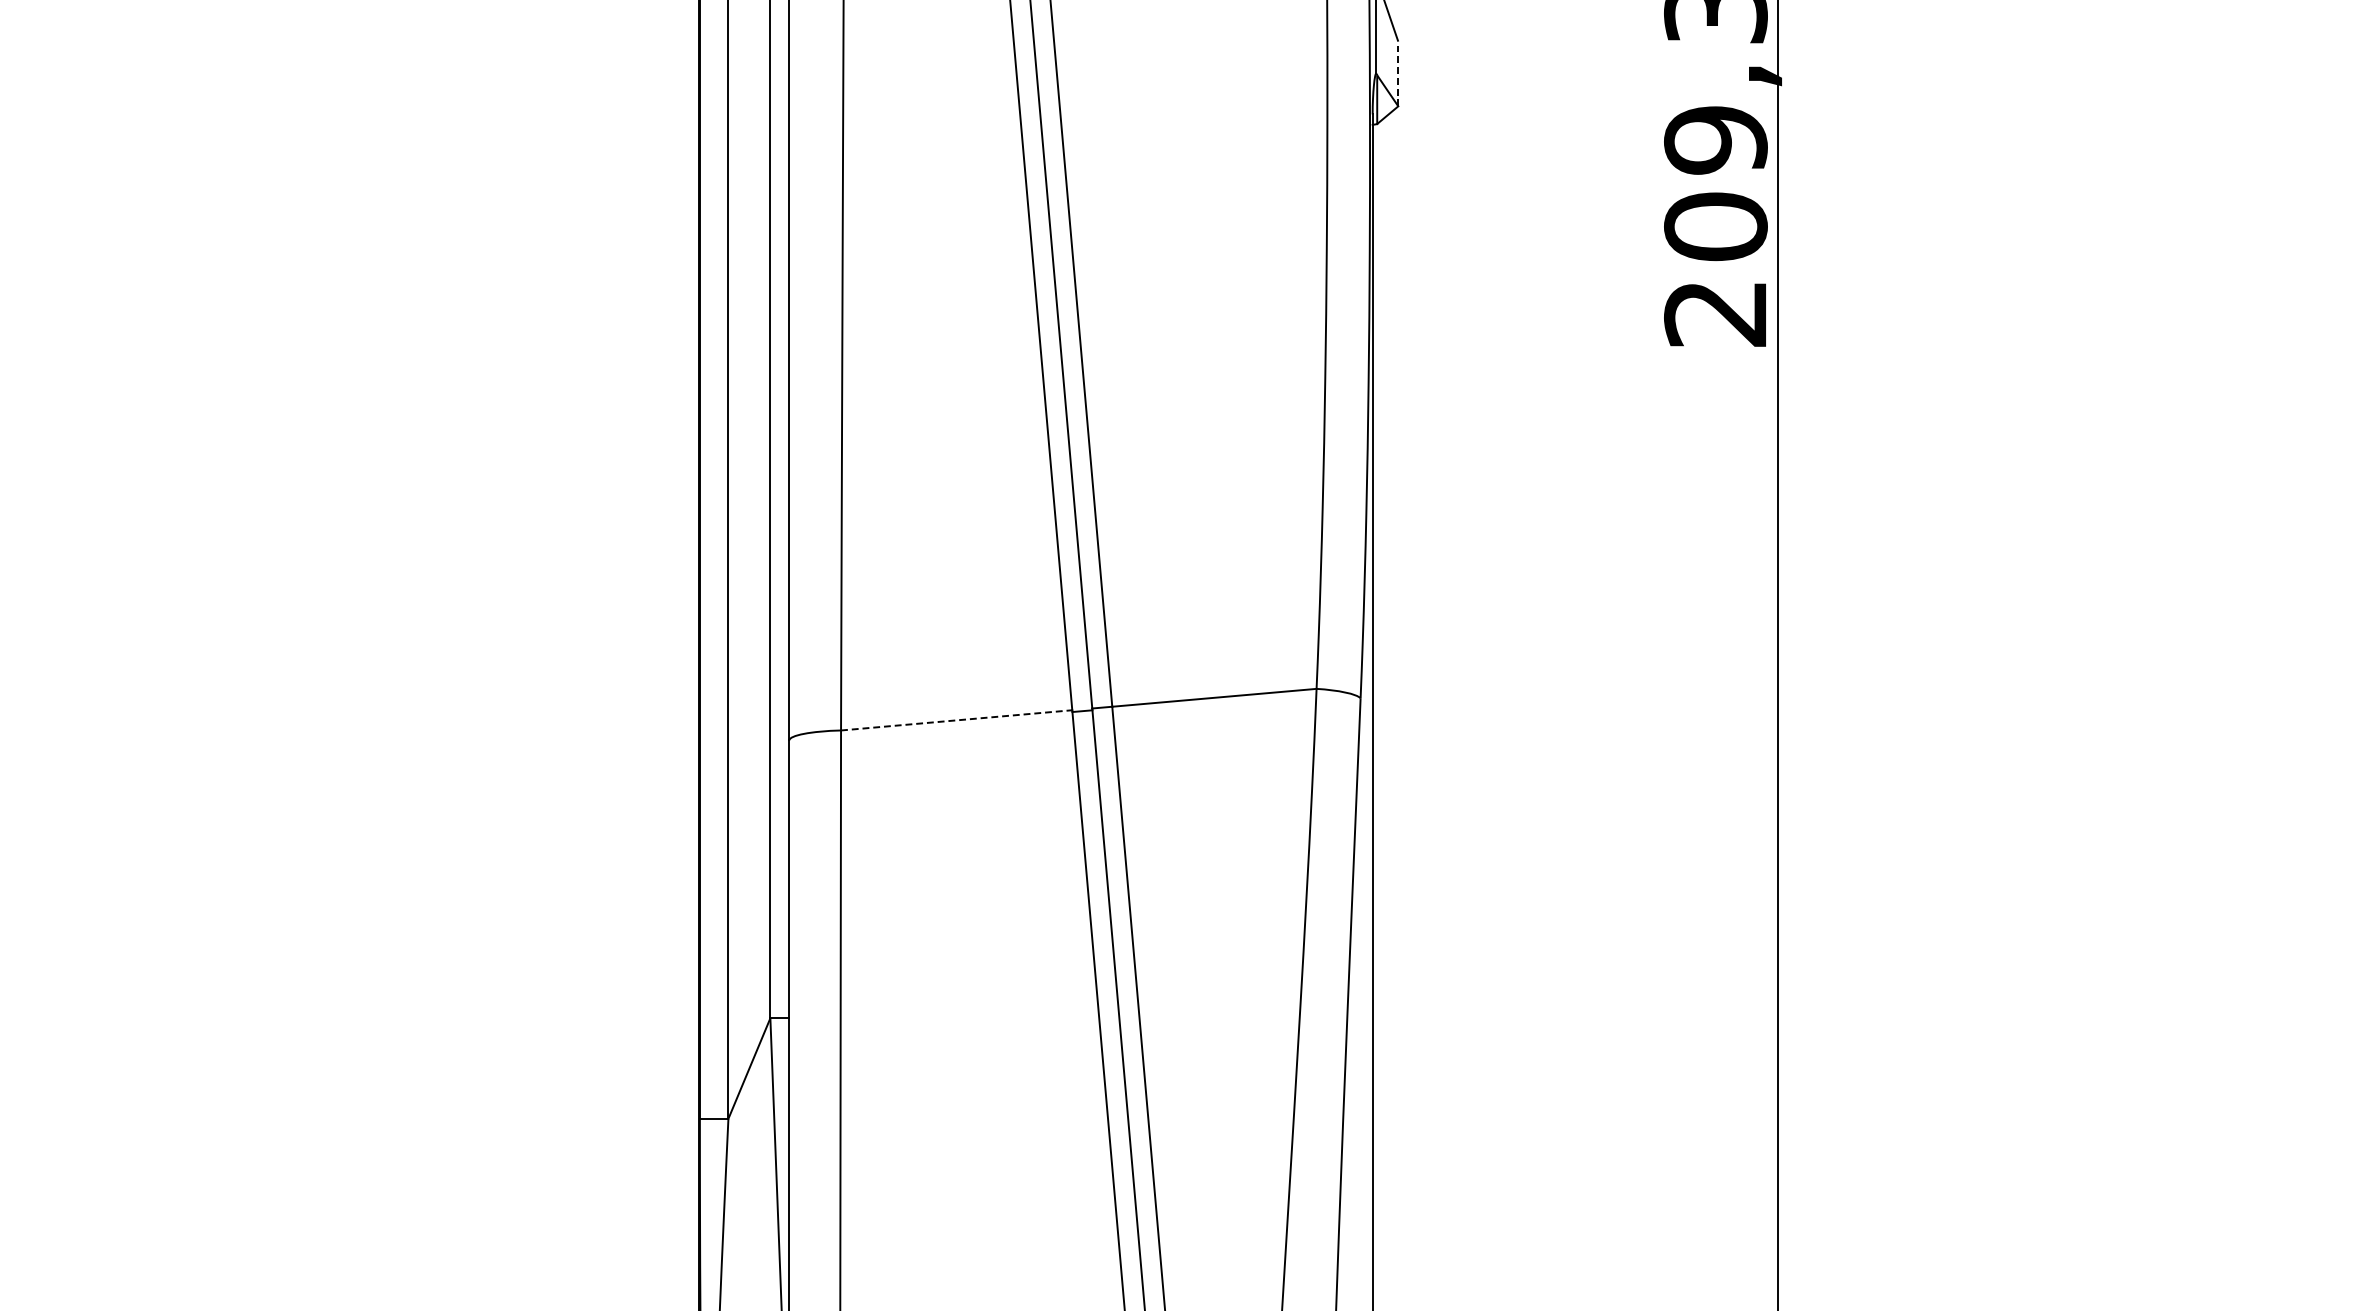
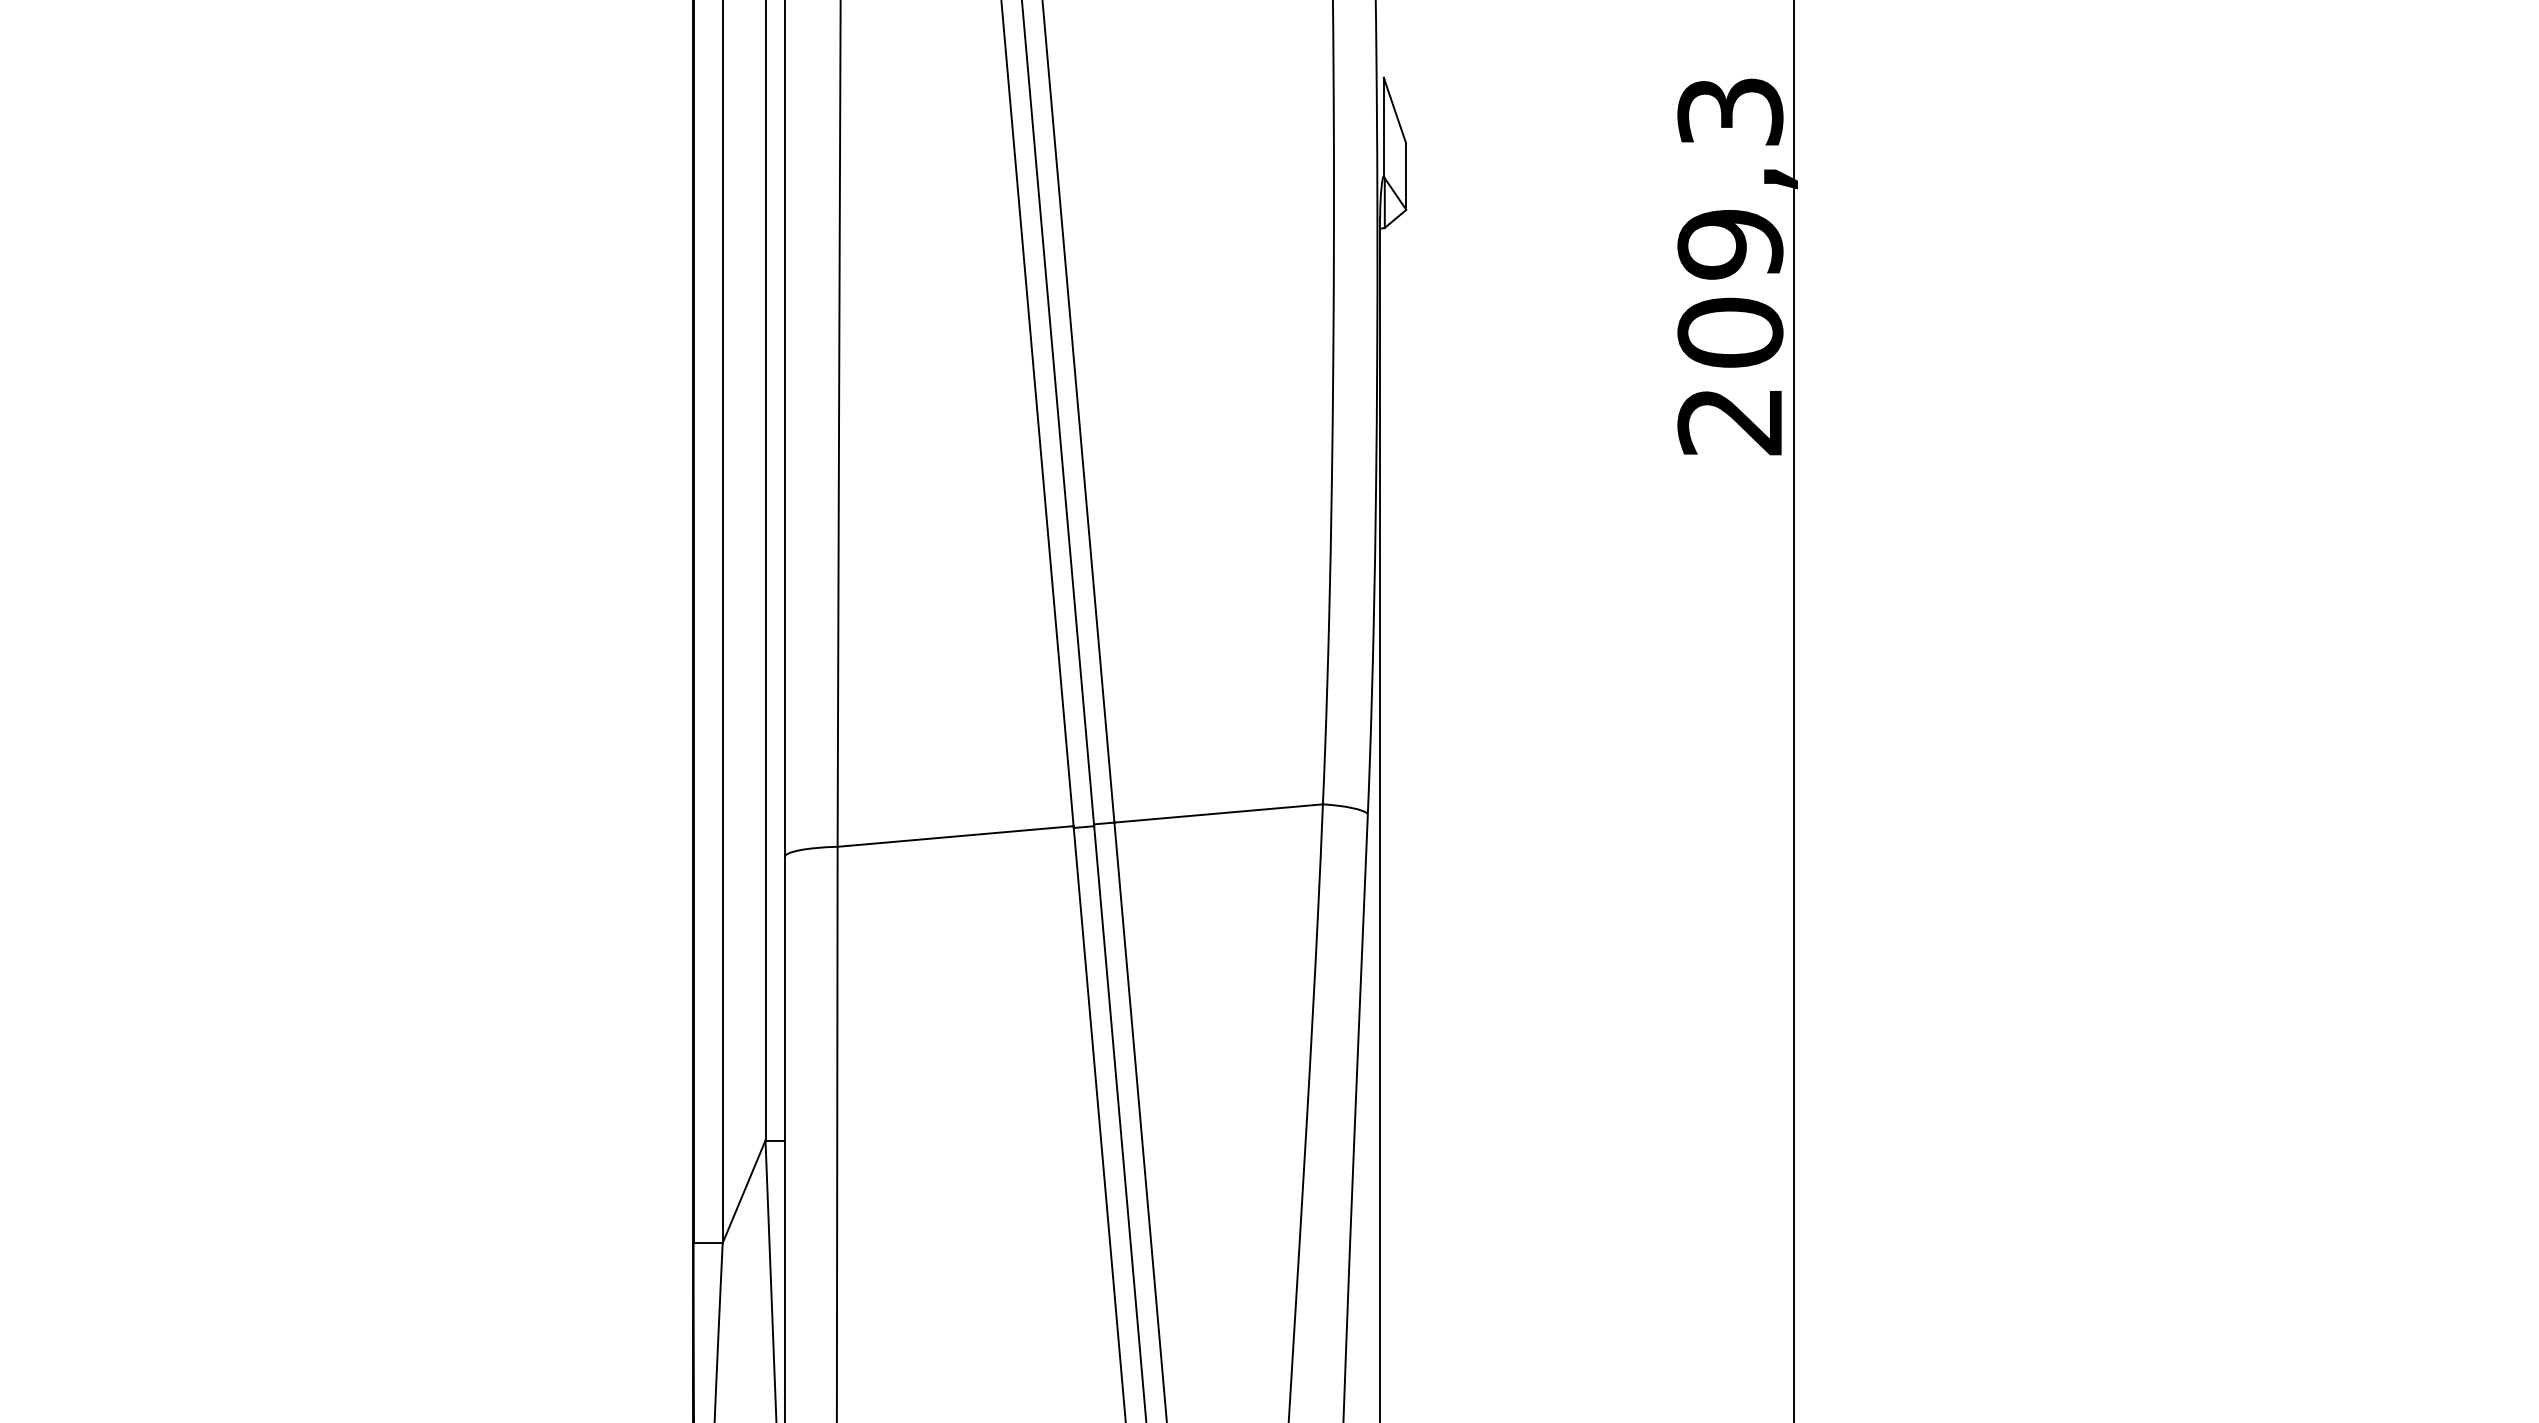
line: (1398, 73) -> (1406, 176), dashed -> solid
line: (957, 720) -> (956, 836), dashed -> solid

